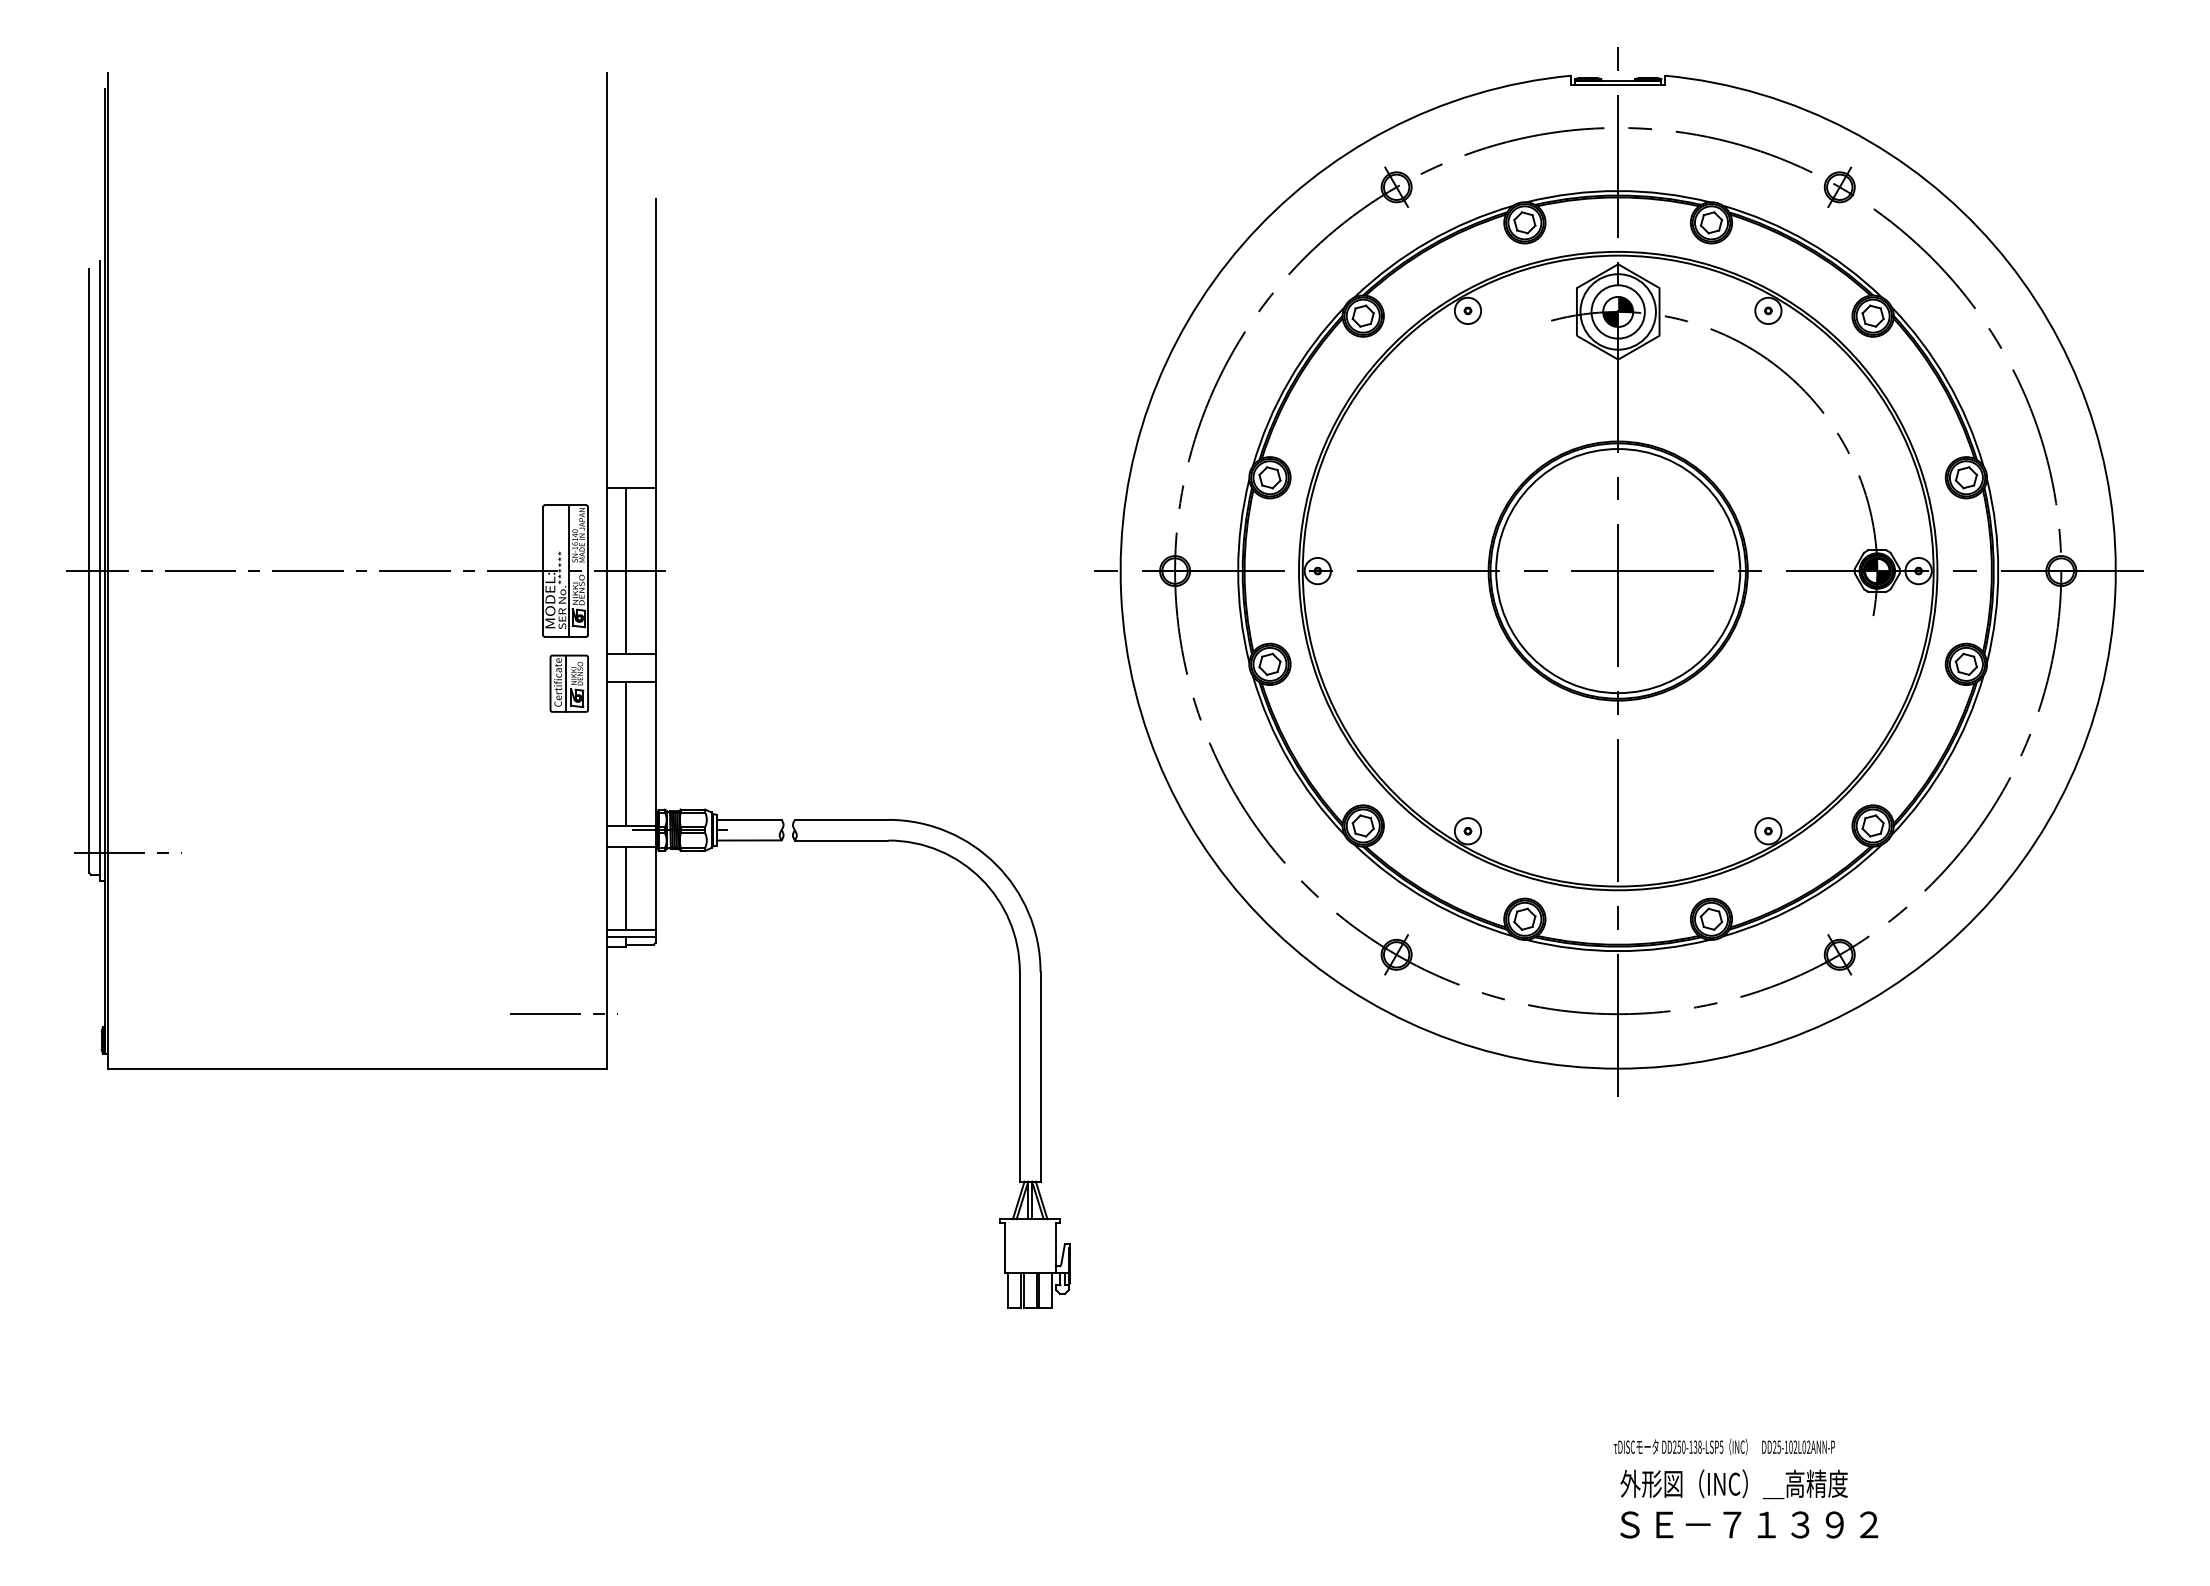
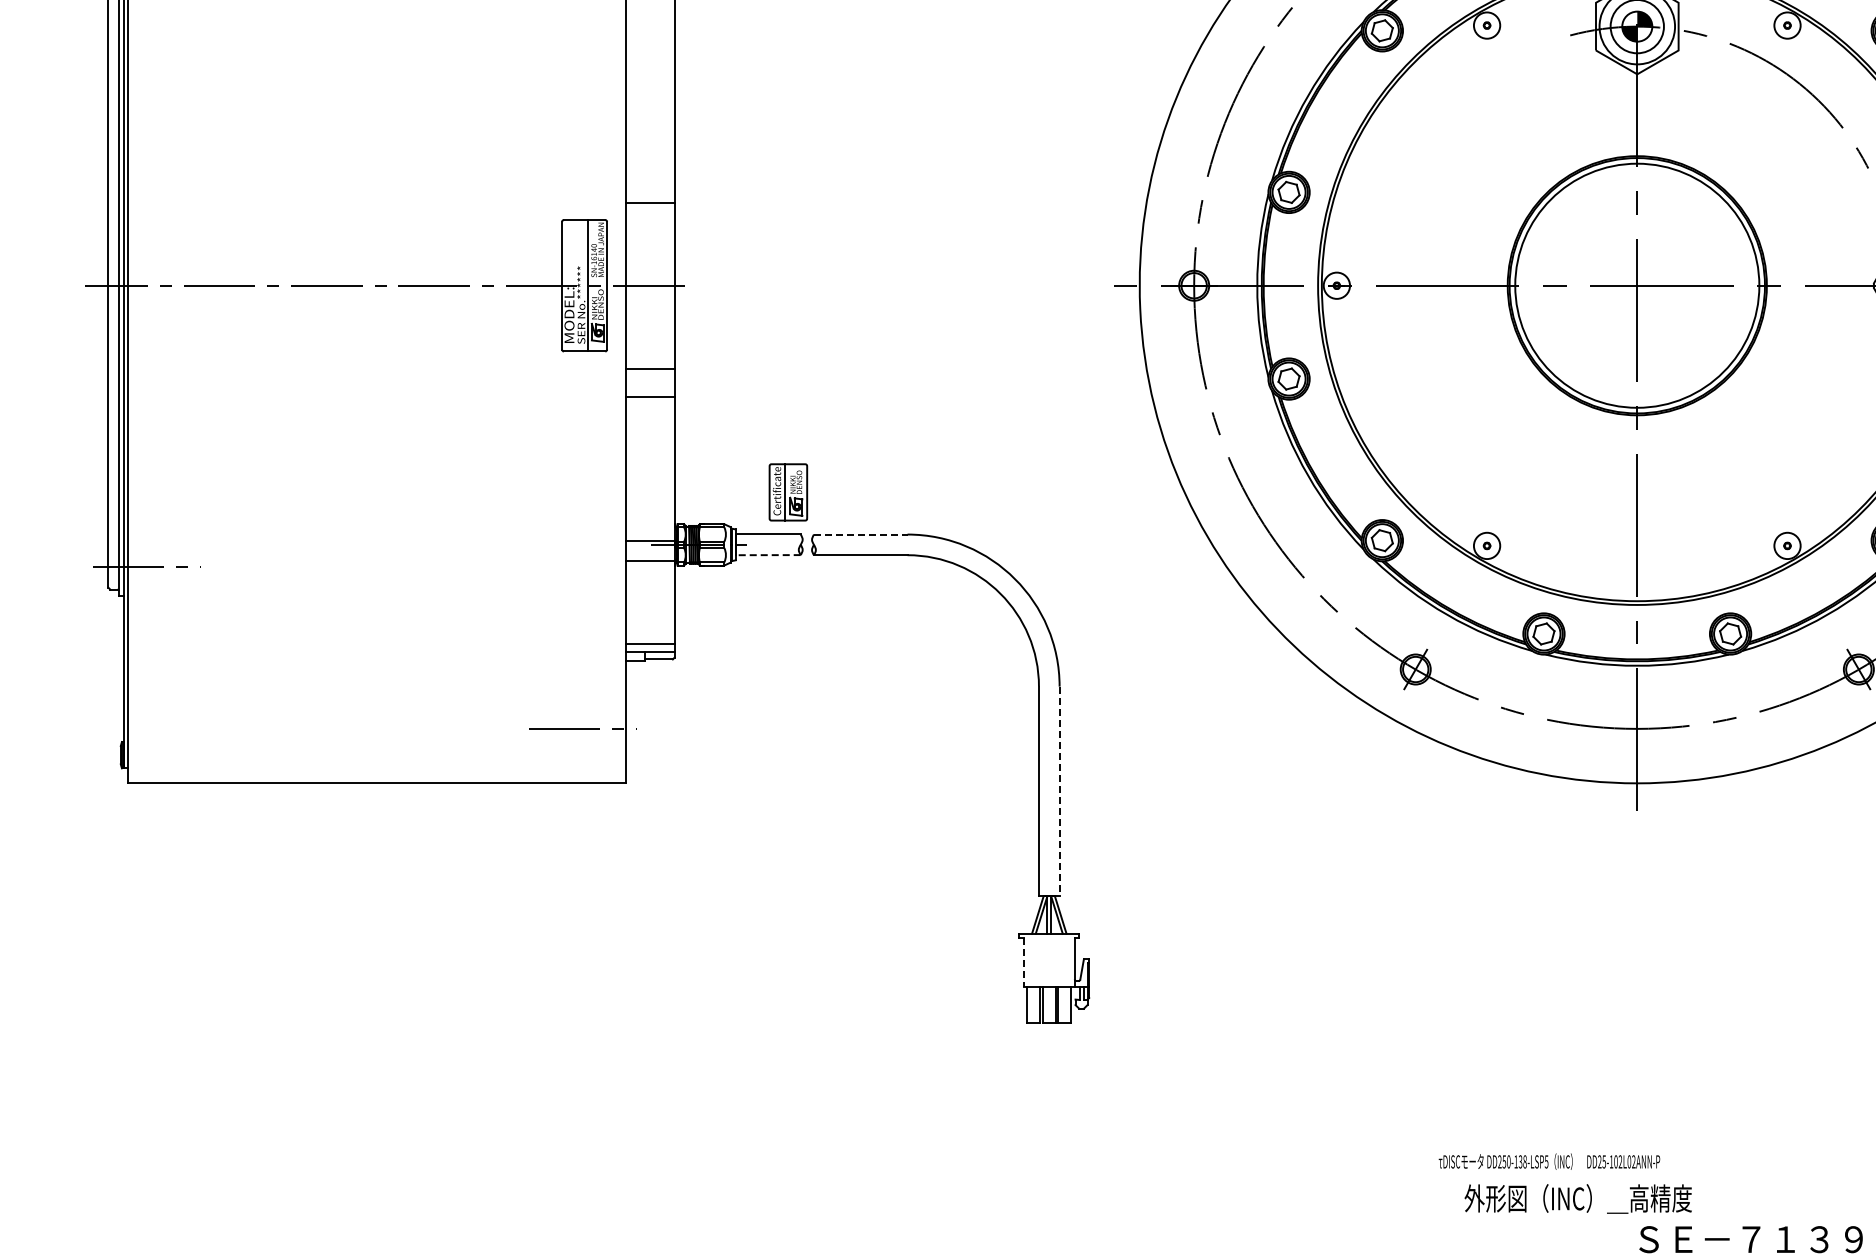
line: (625, 570) -> (644, 285), removed
part: (568, 683) -> (787, 492), moved
line: (625, 754) -> (644, 469), removed
line: (841, 819) -> (860, 534), solid -> dashed
line: (748, 840) -> (767, 555), solid -> dashed
line: (625, 887) -> (644, 602), removed
line: (1040, 1076) -> (1059, 791), solid -> dashed
line: (1004, 1247) -> (1023, 962), solid -> dashed
text: (1723, 1446) -> (1548, 1161), moved
text: (1733, 1484) -> (1577, 1199), moved

